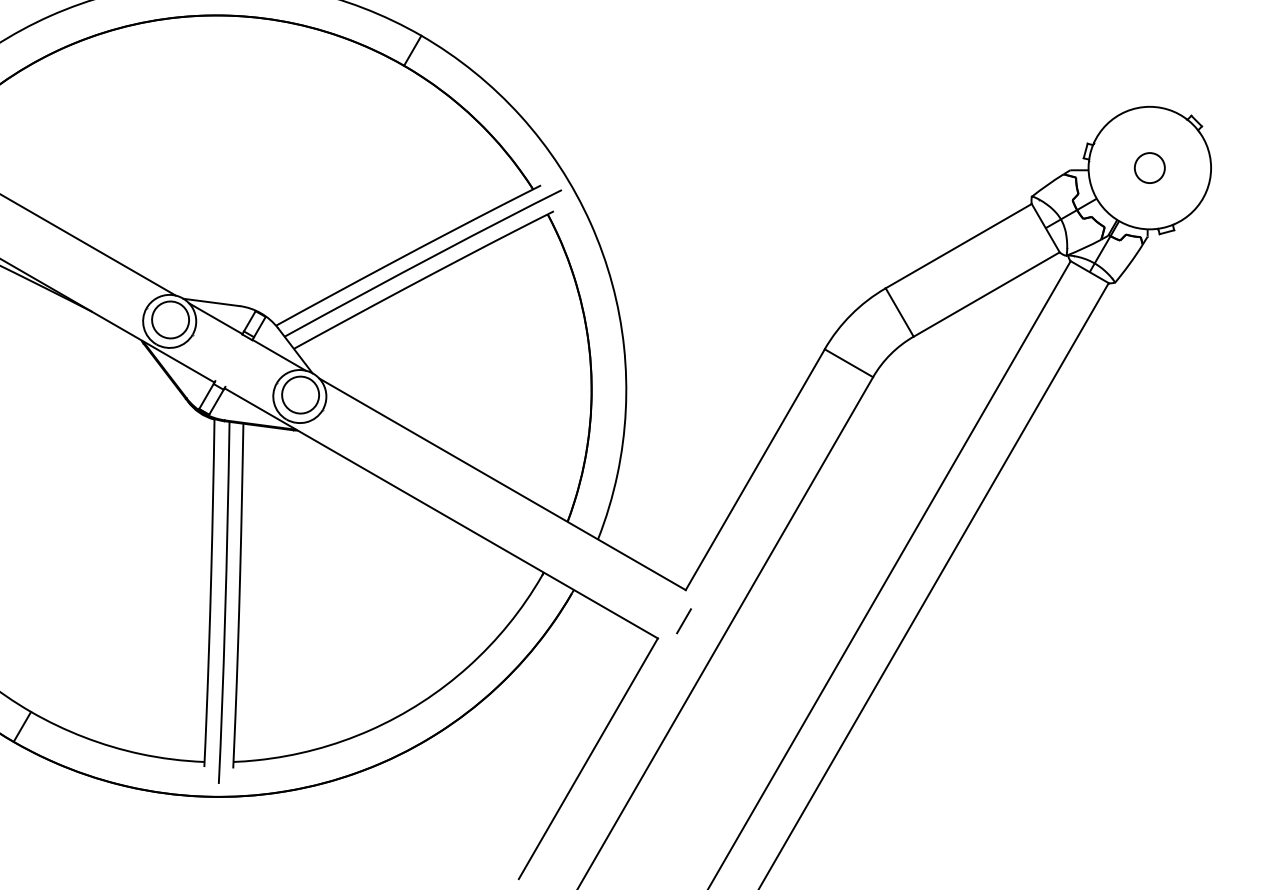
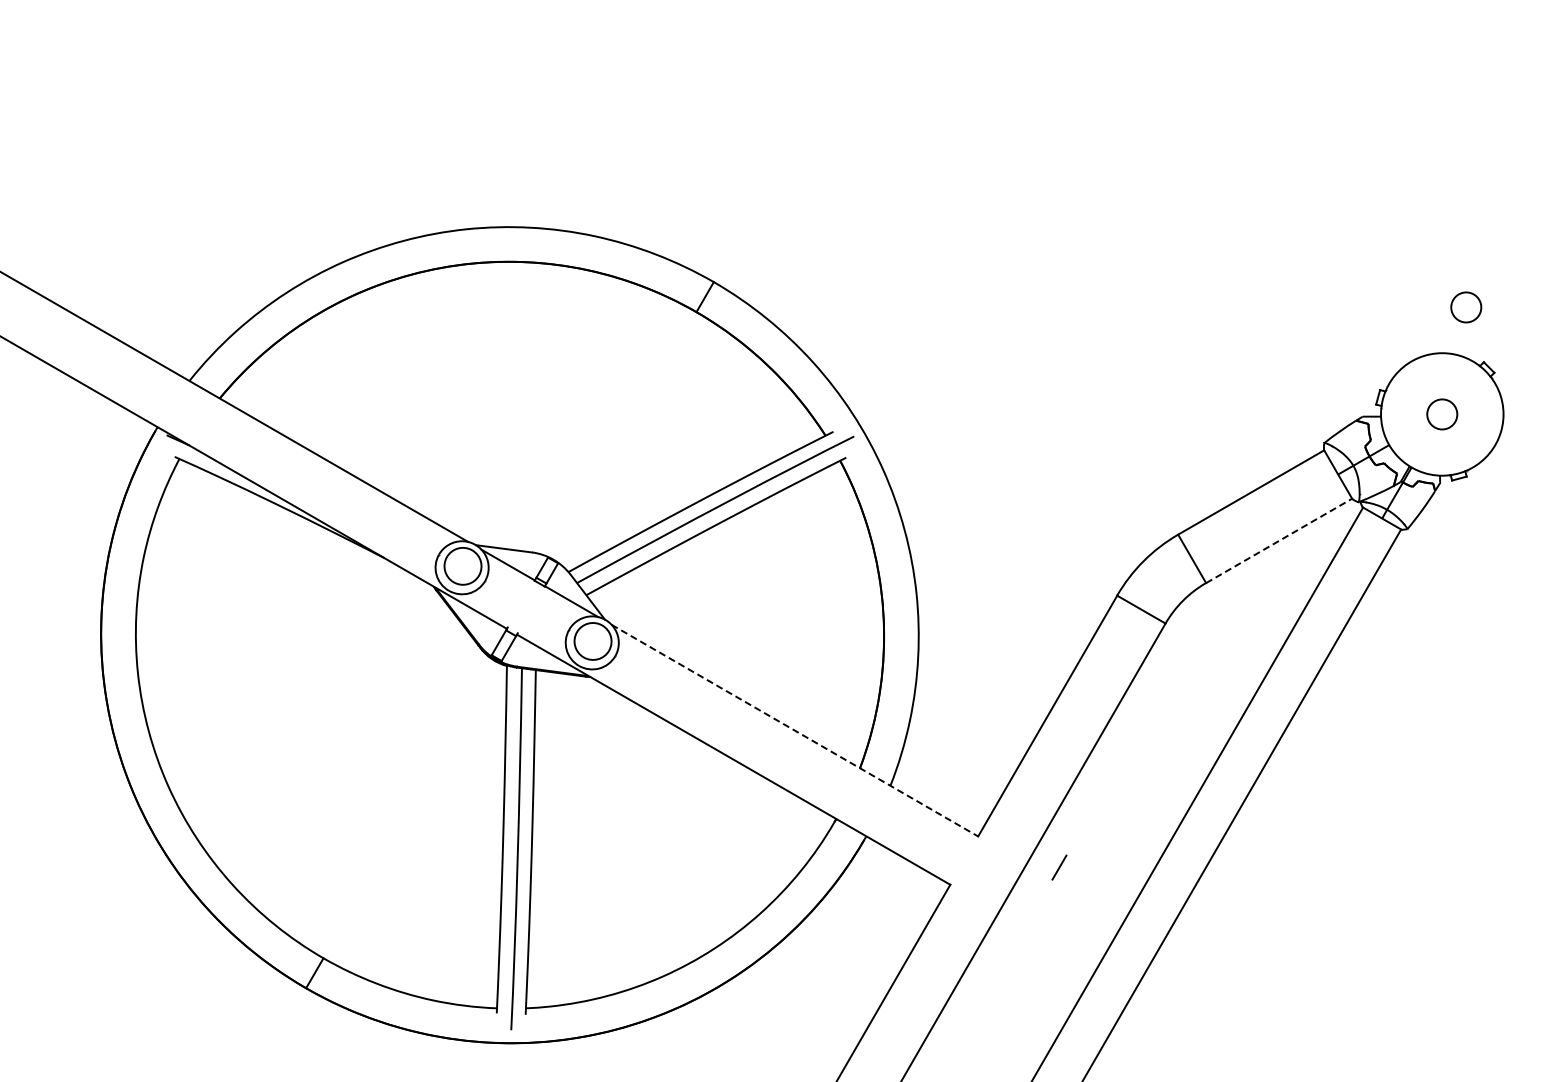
circle: (1174, 61) -> (1466, 307), added
line: (987, 294) -> (1279, 540), solid -> dashed
line: (502, 484) -> (794, 730), solid -> dashed
line: (684, 621) -> (1059, 867), moved

